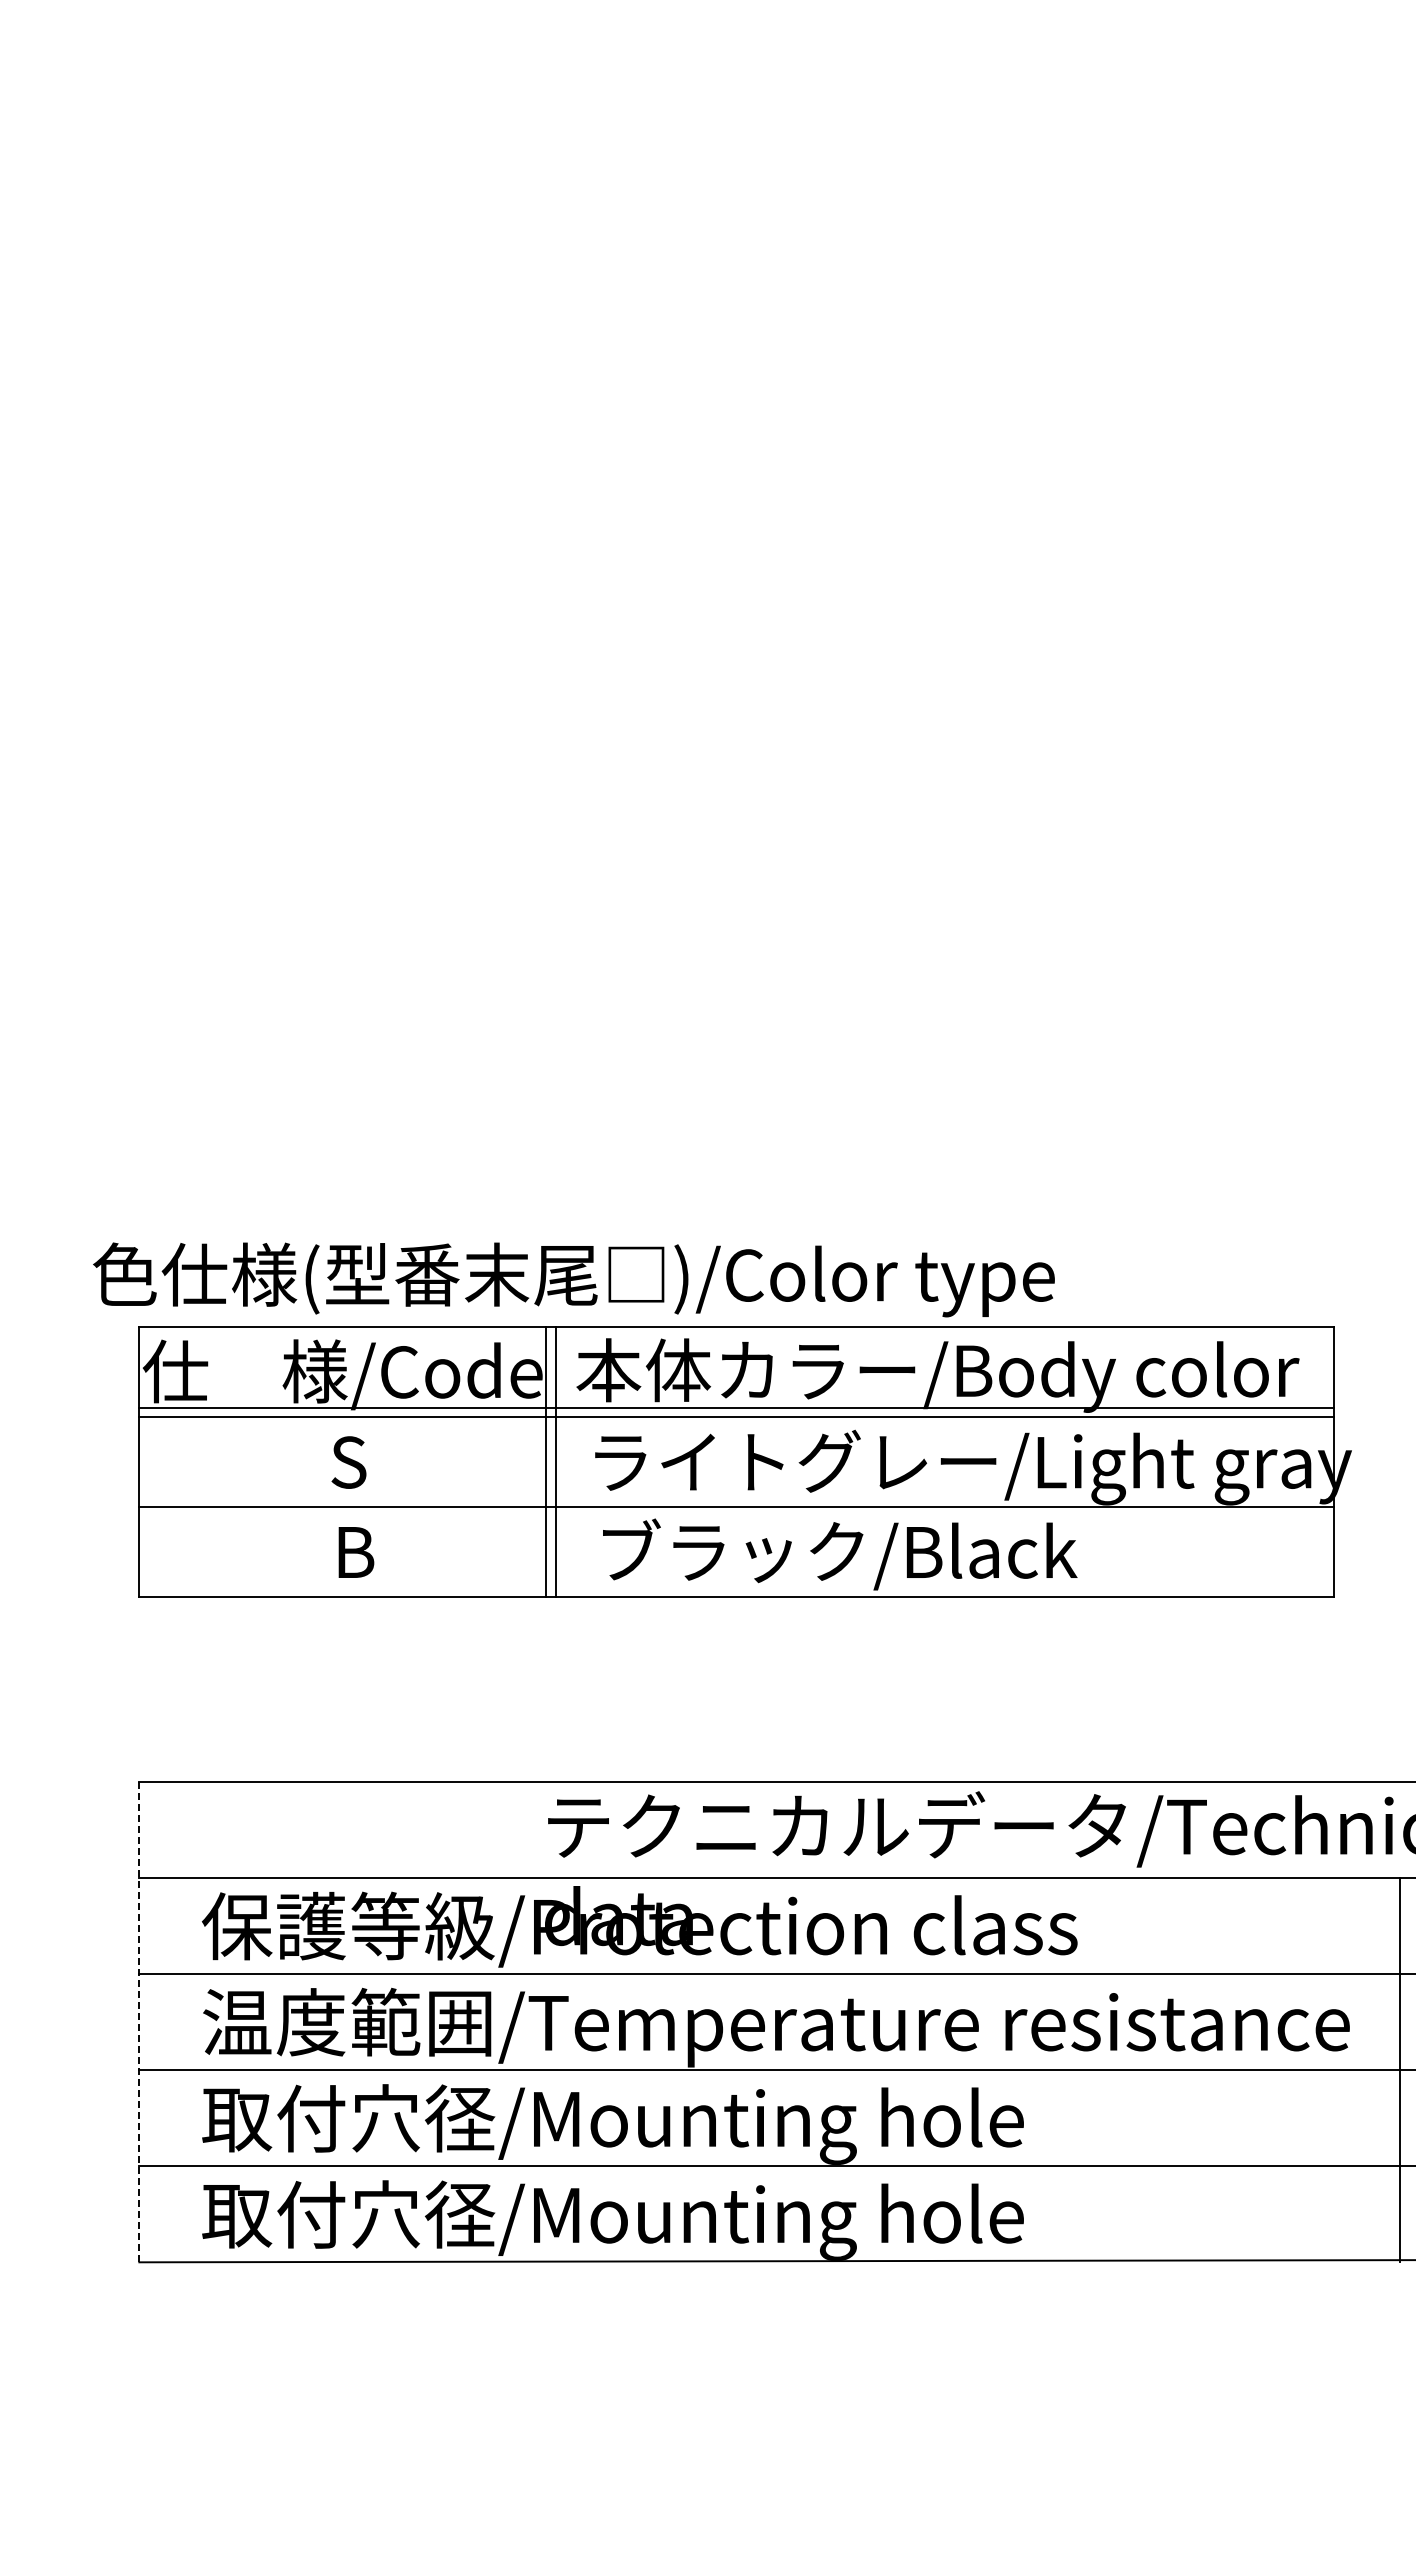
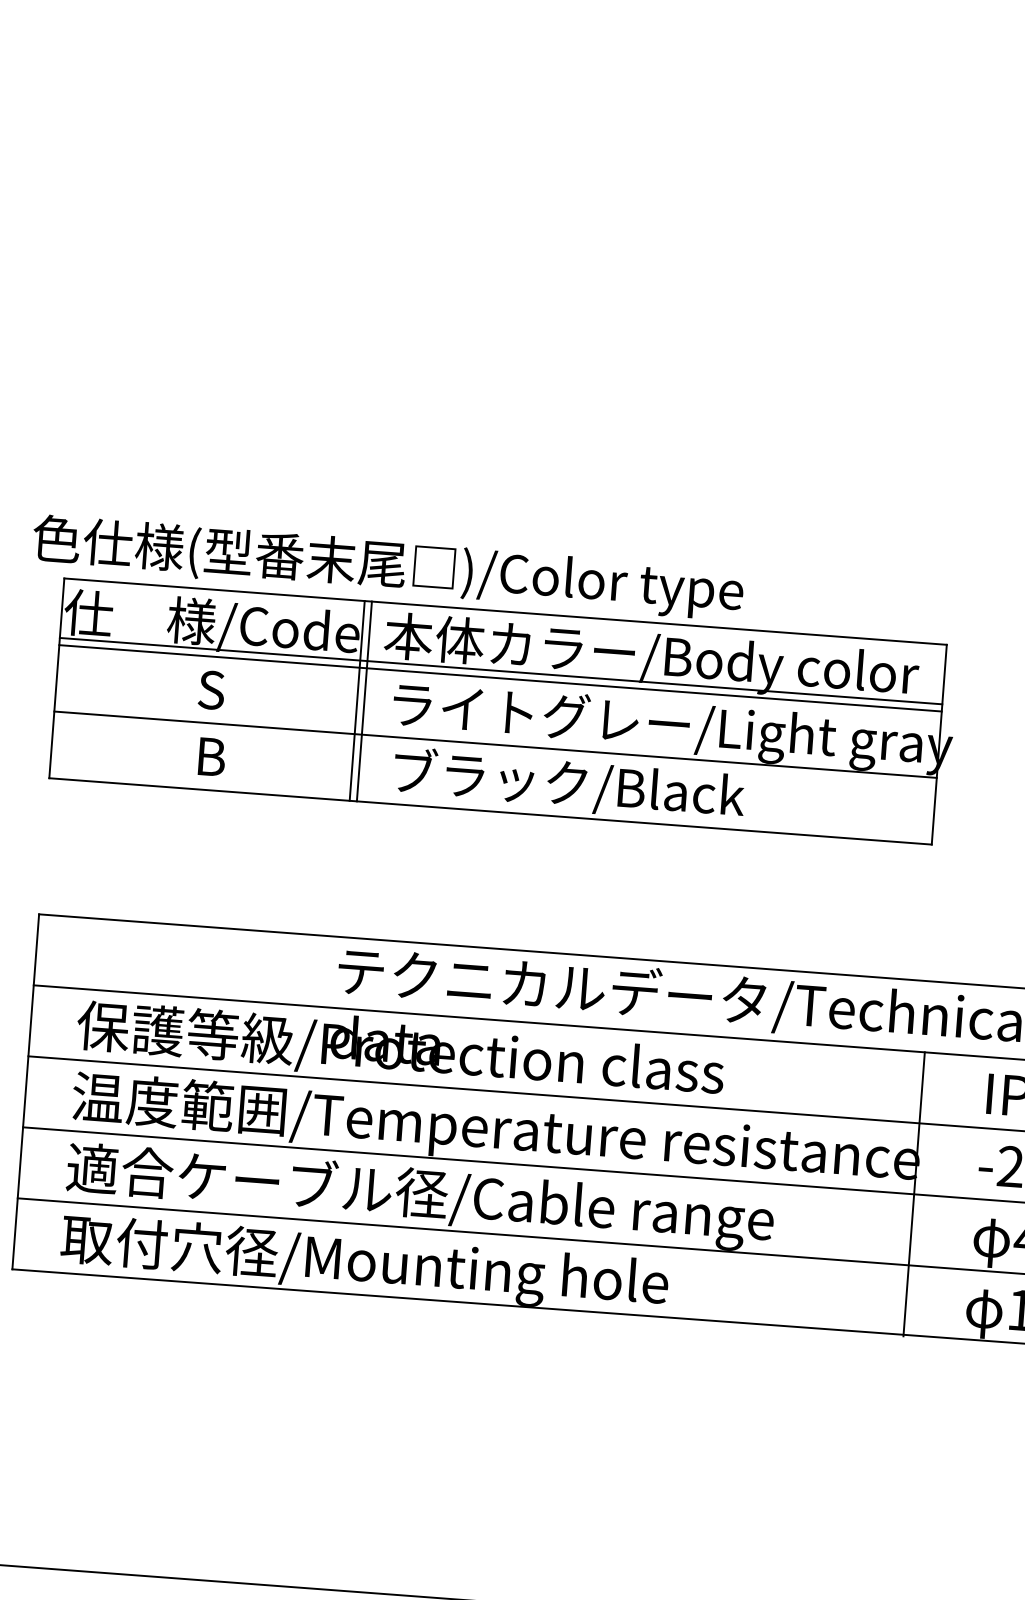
line: (139, 2021) -> (25, 1091), dashed -> solid
line: (1399, 2069) -> (913, 1193), moved
text: (680, 2123) -> (419, 1196), 取付穴径/Mounting hole -> 適合ケーブル径/Cable range

